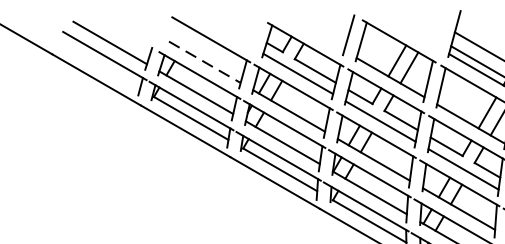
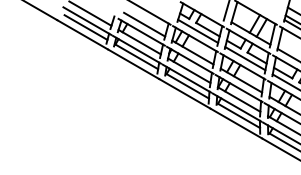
line: (204, 61) -> (144, 24), dashed -> solid
line: (101, 67) -> (85, 27), added

